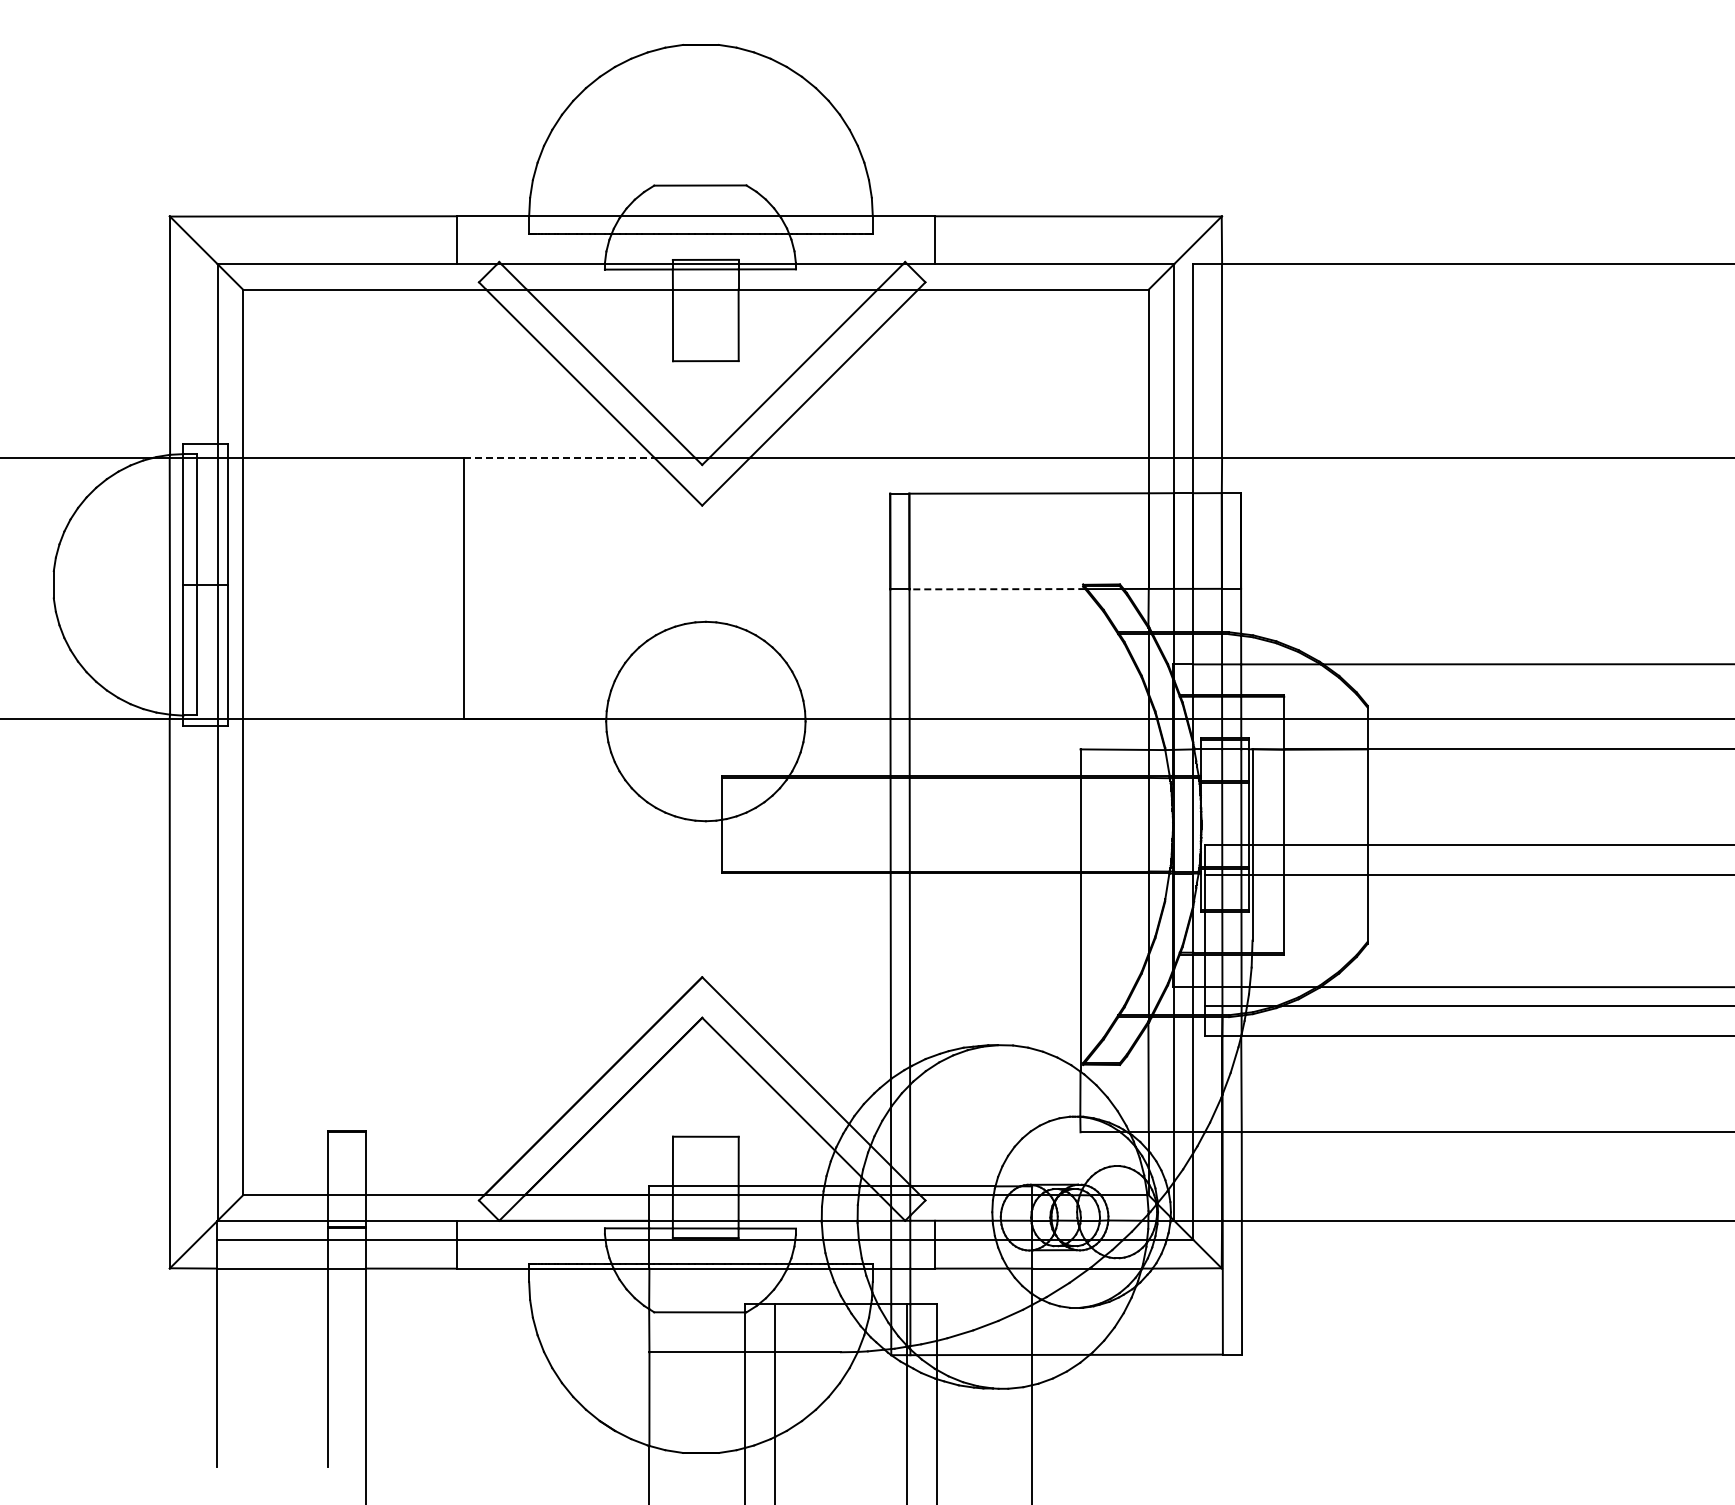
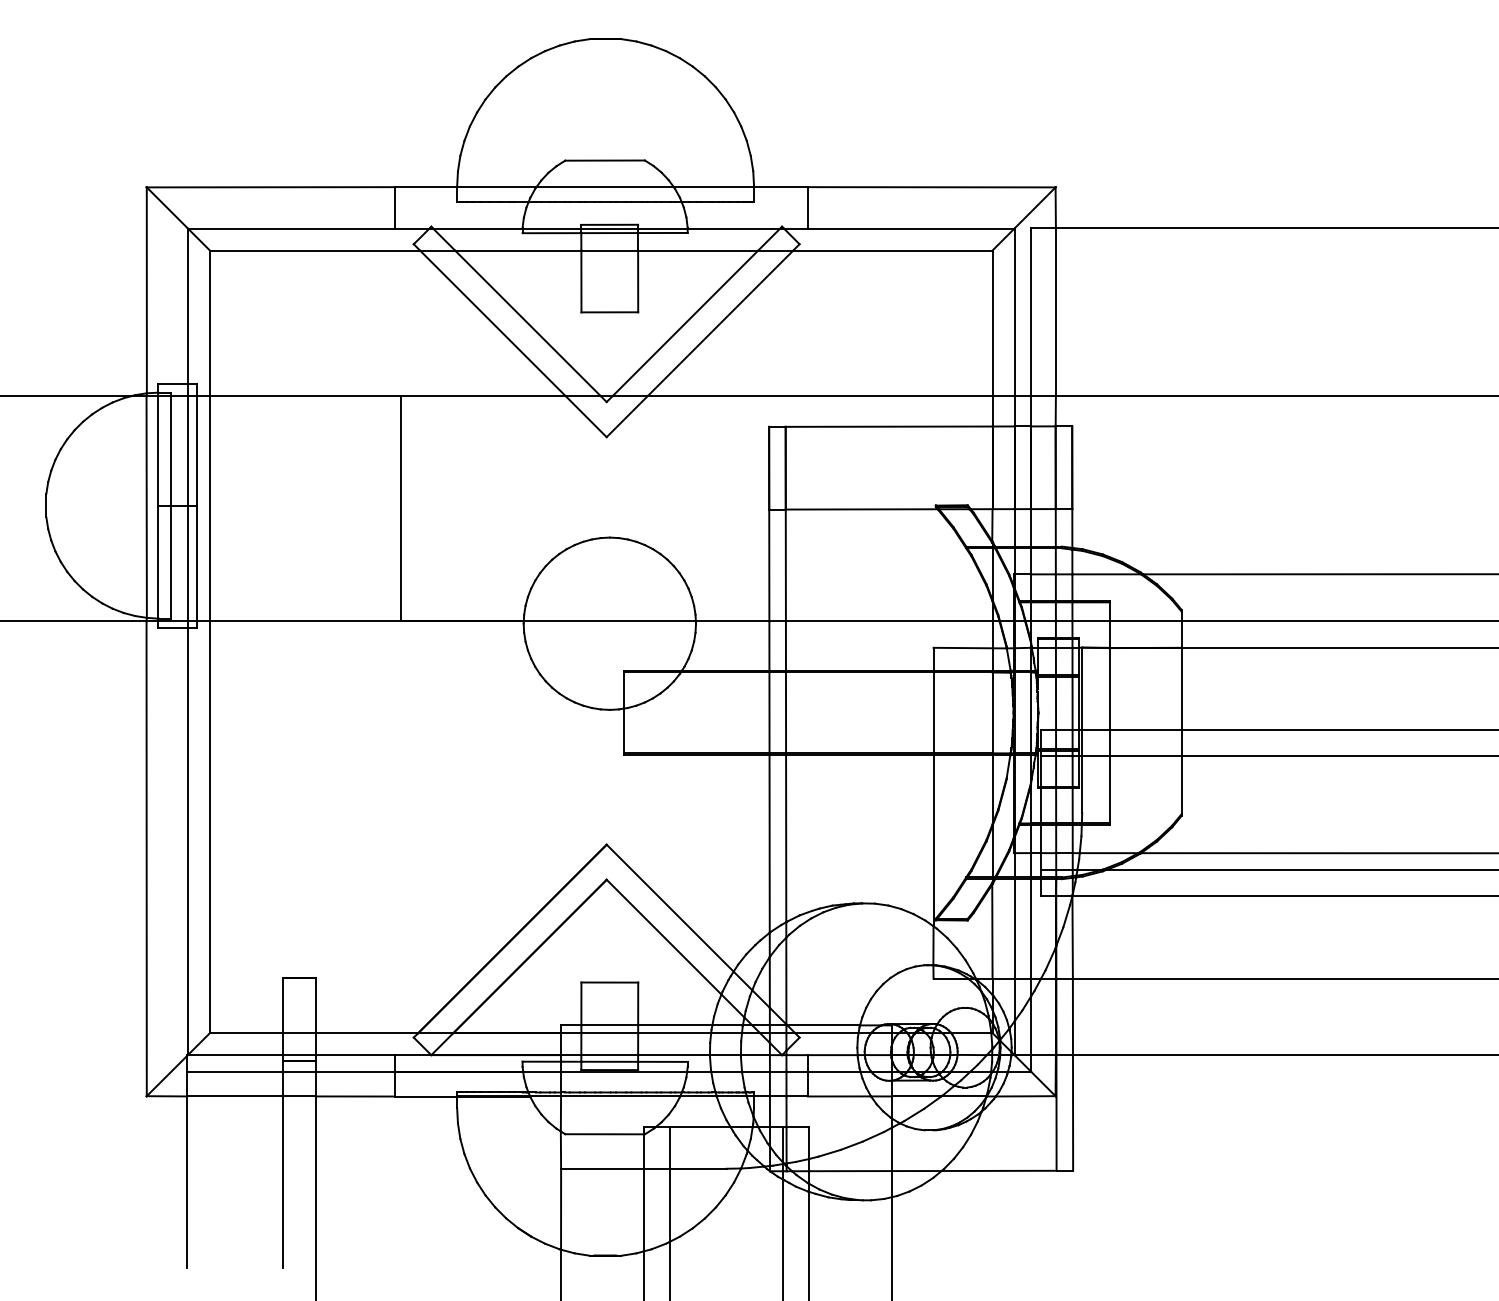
line: (559, 457) -> (483, 395), dashed -> solid
line: (997, 589) -> (861, 509), dashed -> solid

